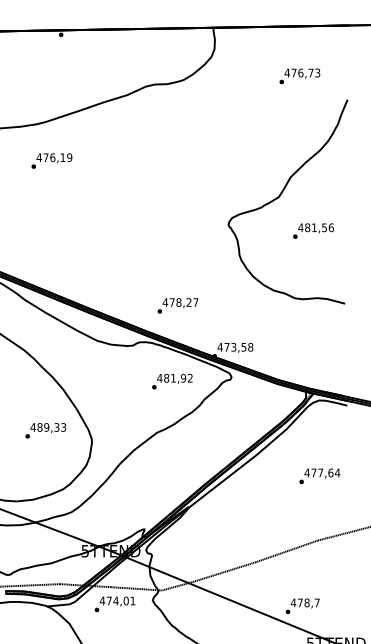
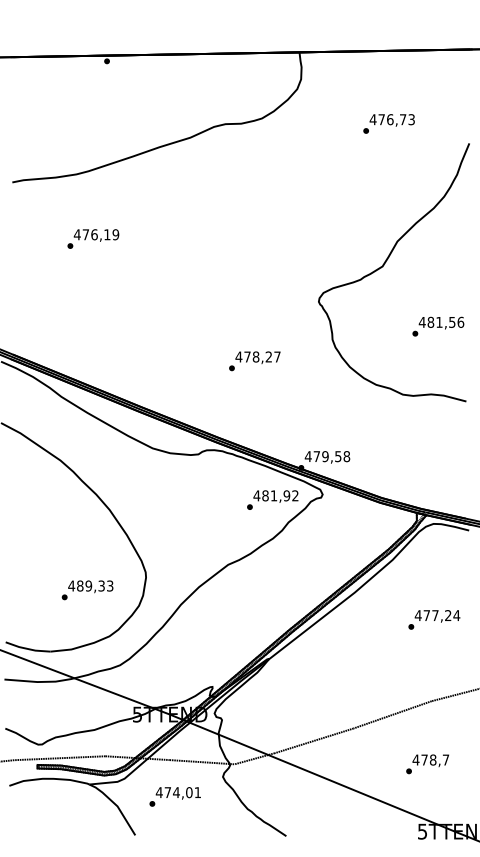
text: (299, 76) -> (388, 123), moved
text: (52, 160) -> (93, 238), moved
text: (313, 231) -> (438, 326), moved
text: (177, 306) -> (254, 361), moved
text: (233, 347) -> (325, 456), 473,58 -> 479,58
text: (172, 381) -> (272, 499), moved
text: (45, 430) -> (87, 590), moved
text: (331, 472) -> (448, 615), 477,64 -> 477,24
text: (114, 604) -> (174, 796), moved
text: (302, 606) -> (427, 764), moved

